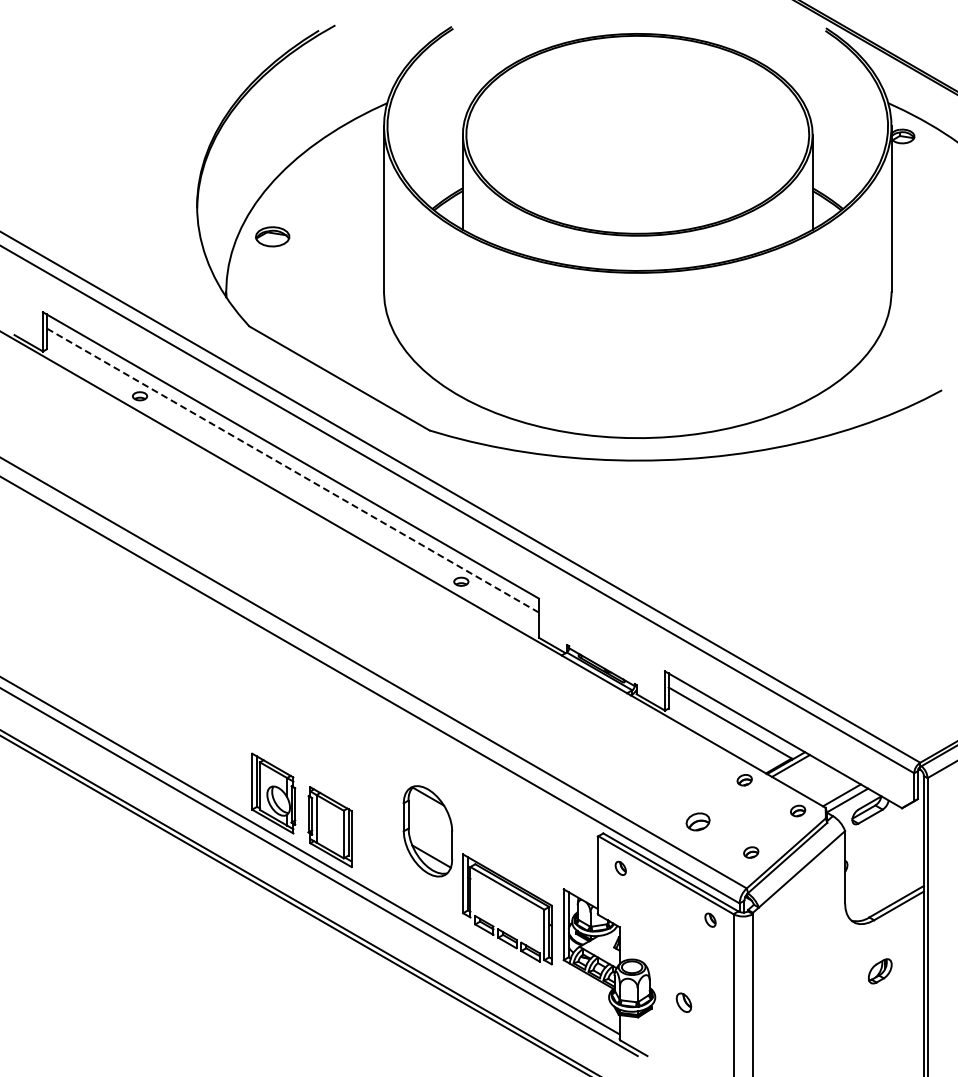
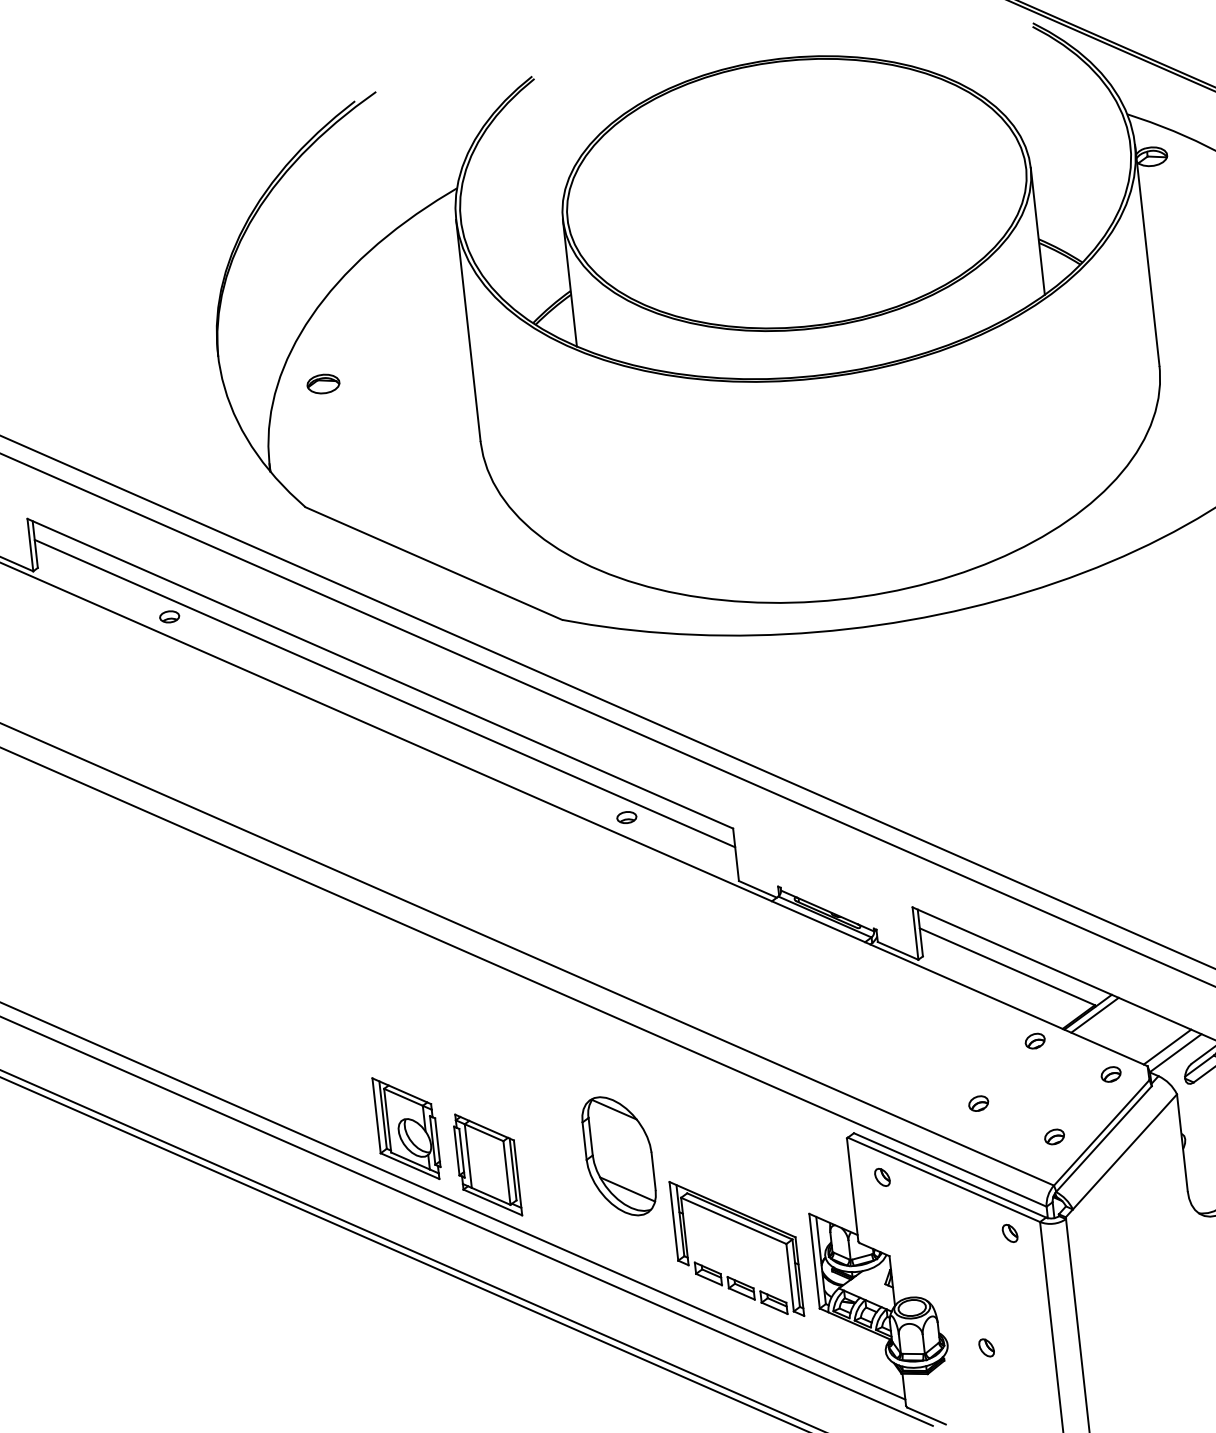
part: (272, 236) -> (323, 383), size x0.71
line: (292, 470) -> (384, 693), dashed -> solid
part: (697, 821) -> (978, 1103), size x0.62
part: (683, 1002) -> (986, 1347), size x0.71

